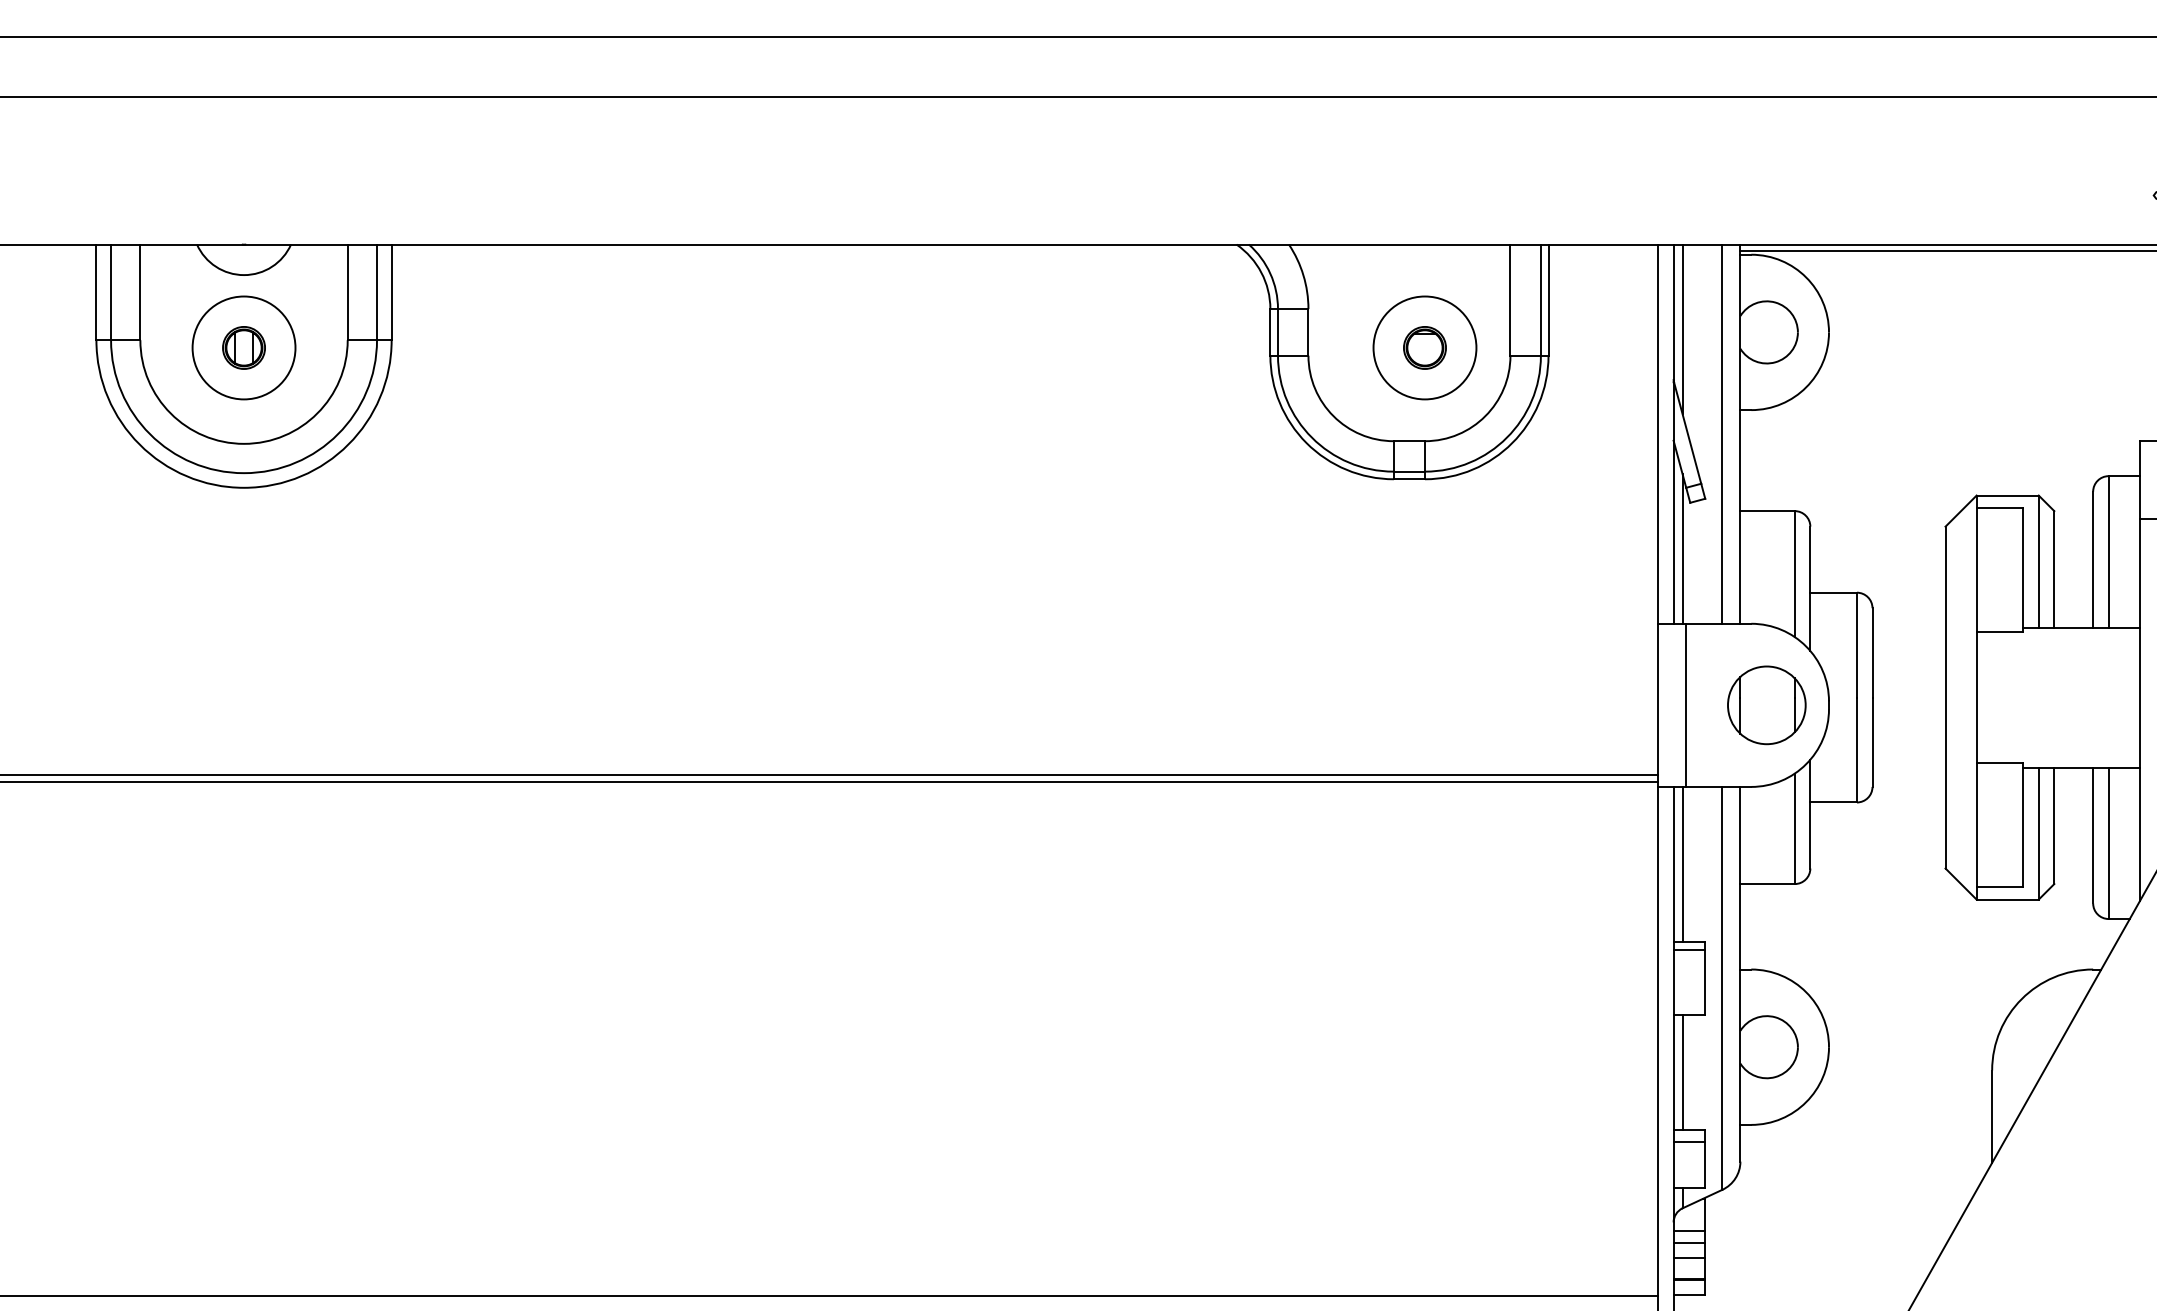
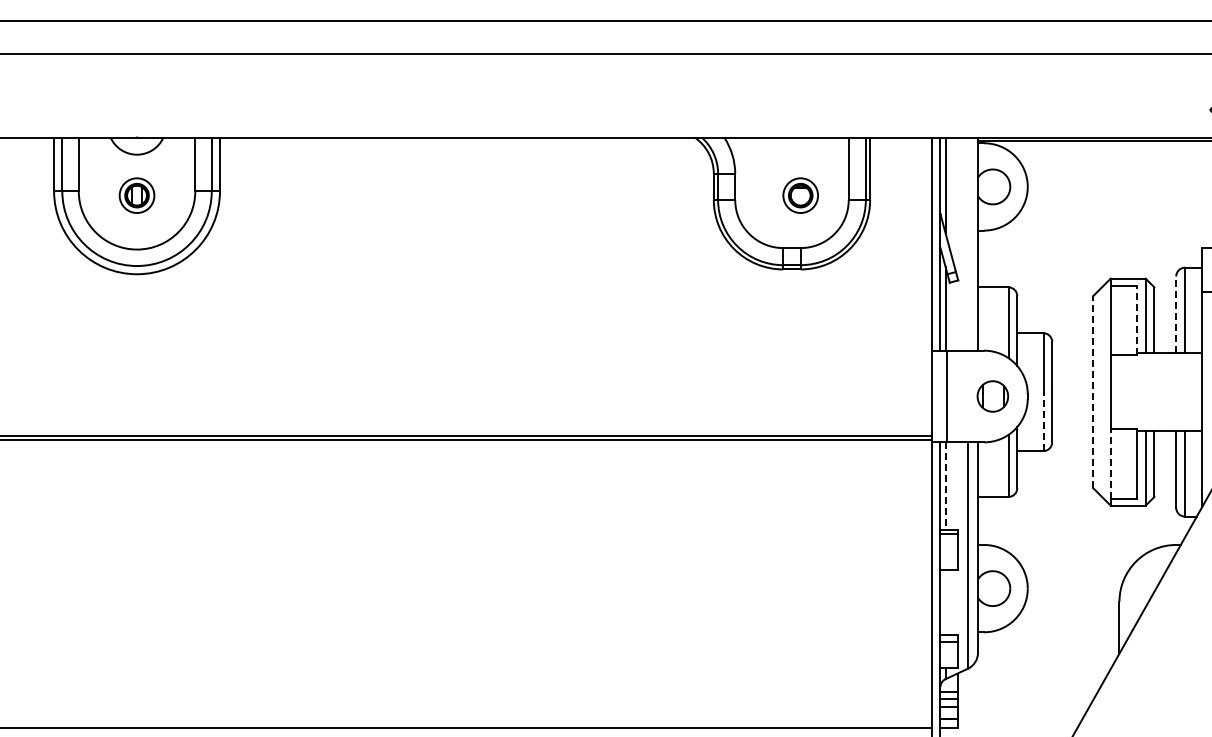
circle: (243, 347) -> (136, 195), size x0.6
circle: (1424, 347) -> (800, 195), size x0.6
line: (1721, 433) -> (967, 243), removed
line: (2093, 559) -> (1176, 314), solid -> dashed
line: (2022, 570) -> (1136, 320), solid -> dashed
line: (1945, 696) -> (1093, 391), solid -> dashed
part: (1766, 705) -> (992, 396), size x0.7
line: (1856, 749) -> (1043, 421), solid -> dashed
line: (1976, 824) -> (1110, 463), solid -> dashed
line: (1682, 865) -> (945, 486), solid -> dashed
line: (1682, 1071) -> (945, 602), removed

